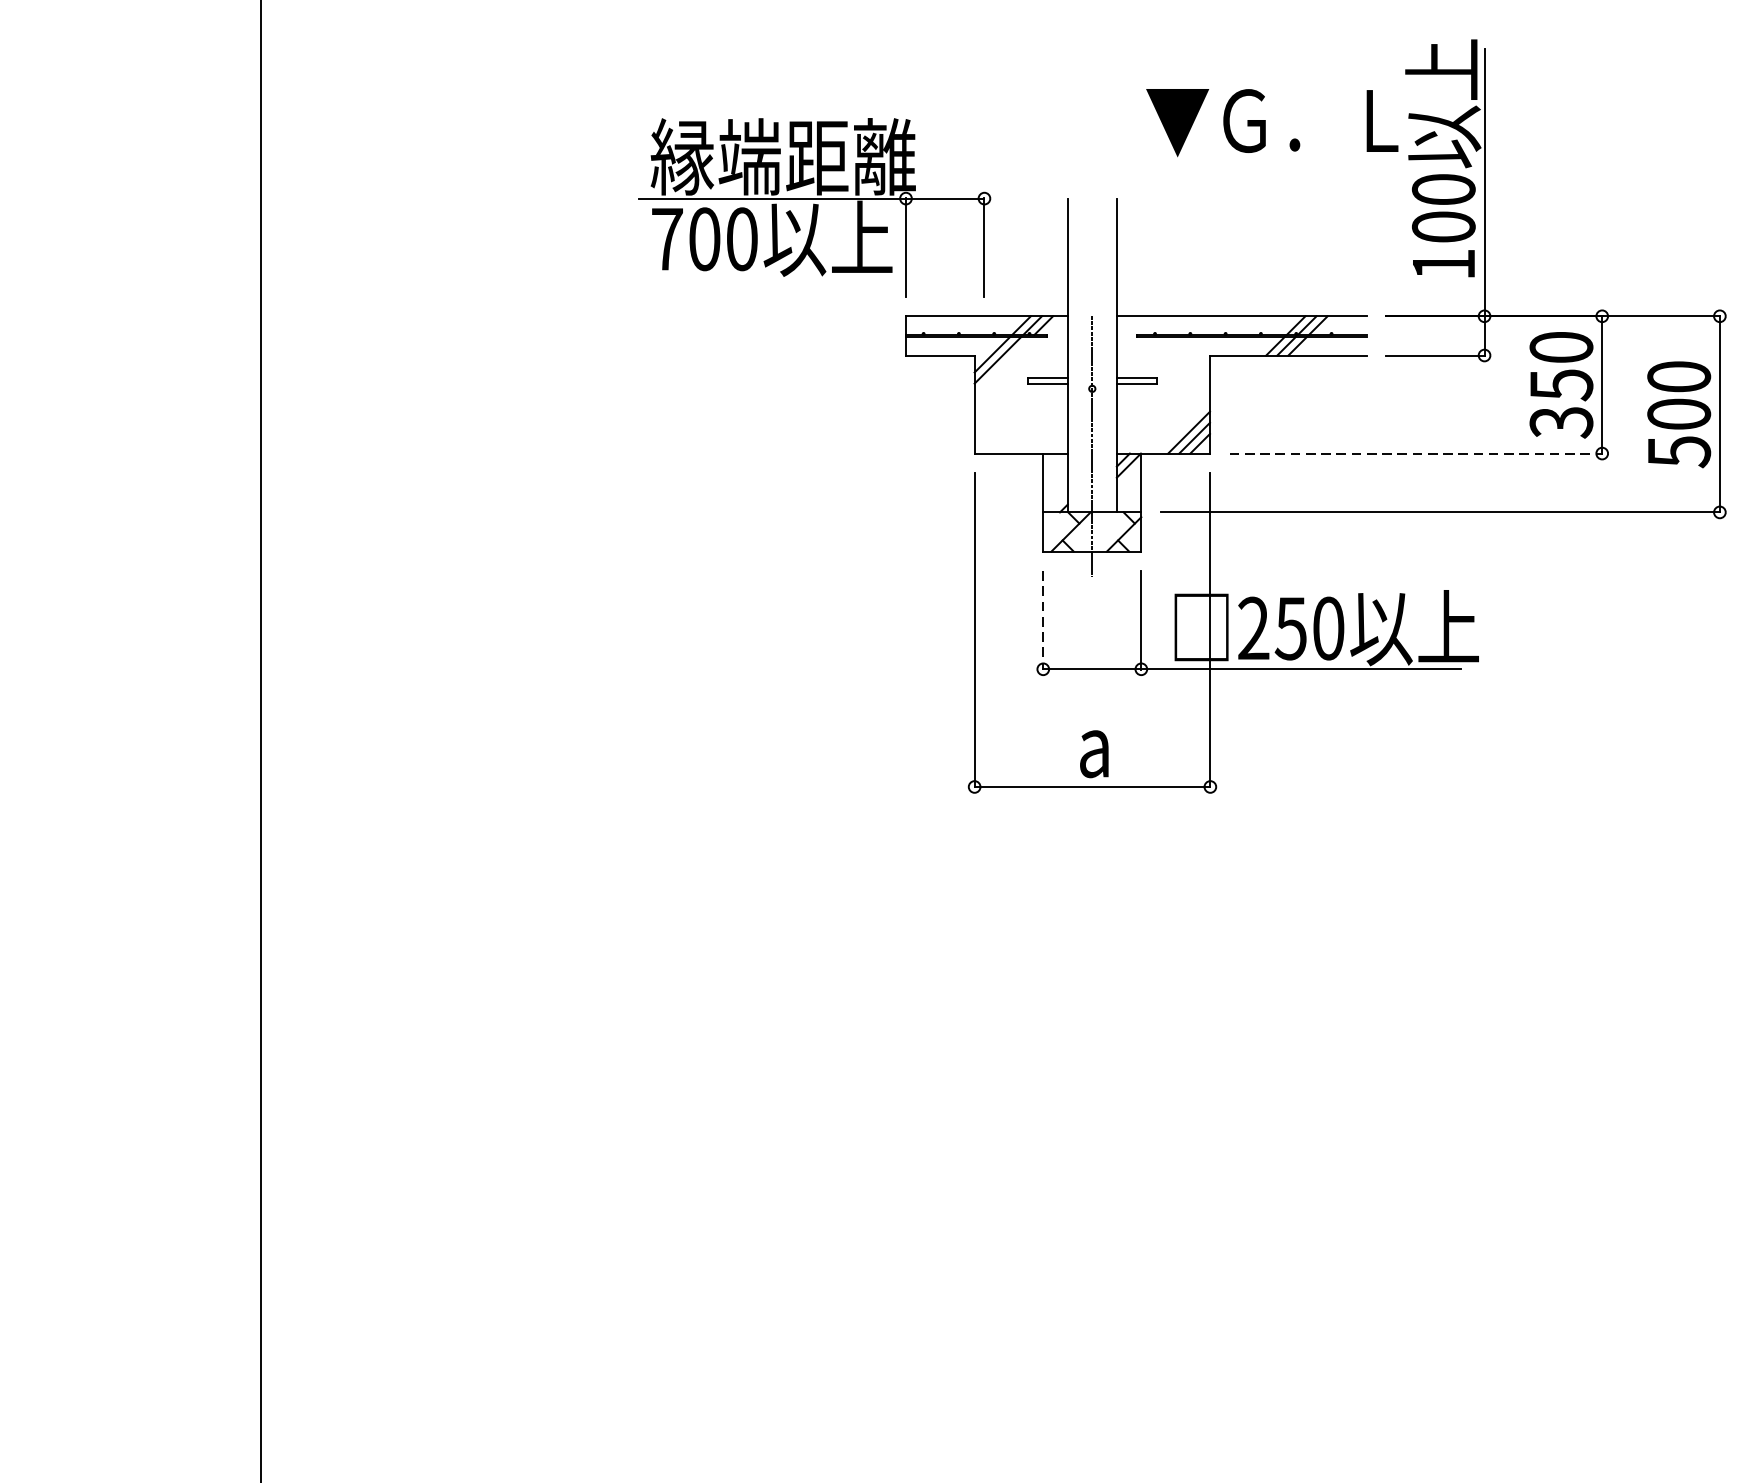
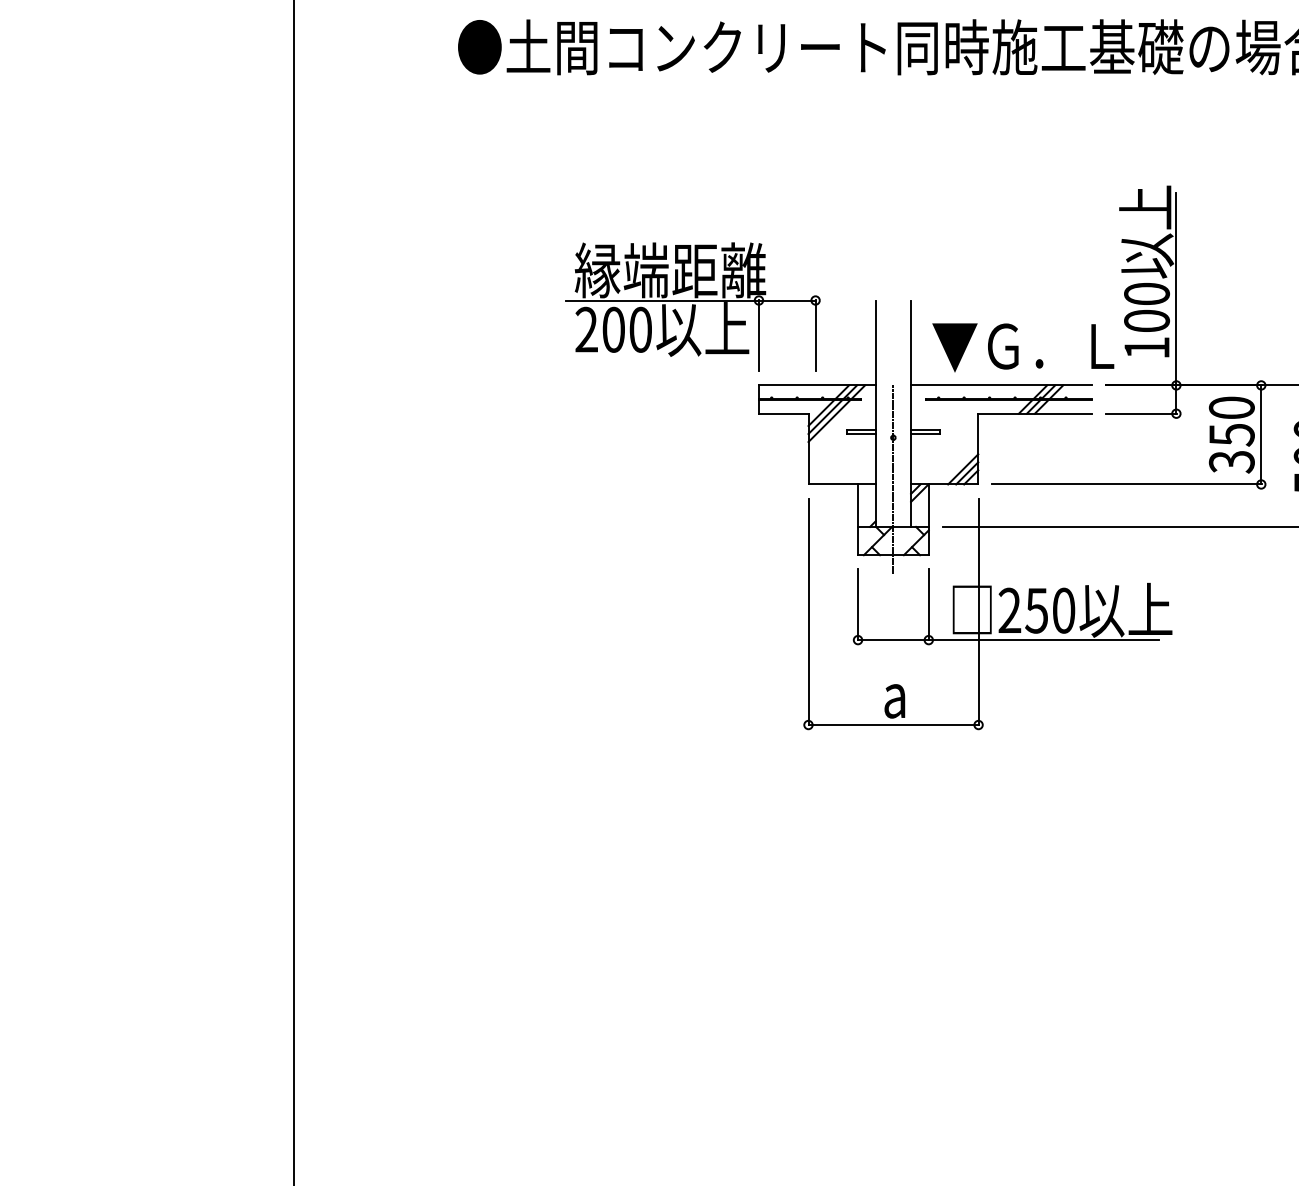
text: (1272, 122) -> (1023, 347), moved
text: (666, 238) -> (586, 329), 700 -> 200
line: (1003, 366) -> (829, 421), added
line: (1416, 453) -> (1127, 484), dashed -> solid
line: (1043, 619) -> (858, 604), dashed -> solid

